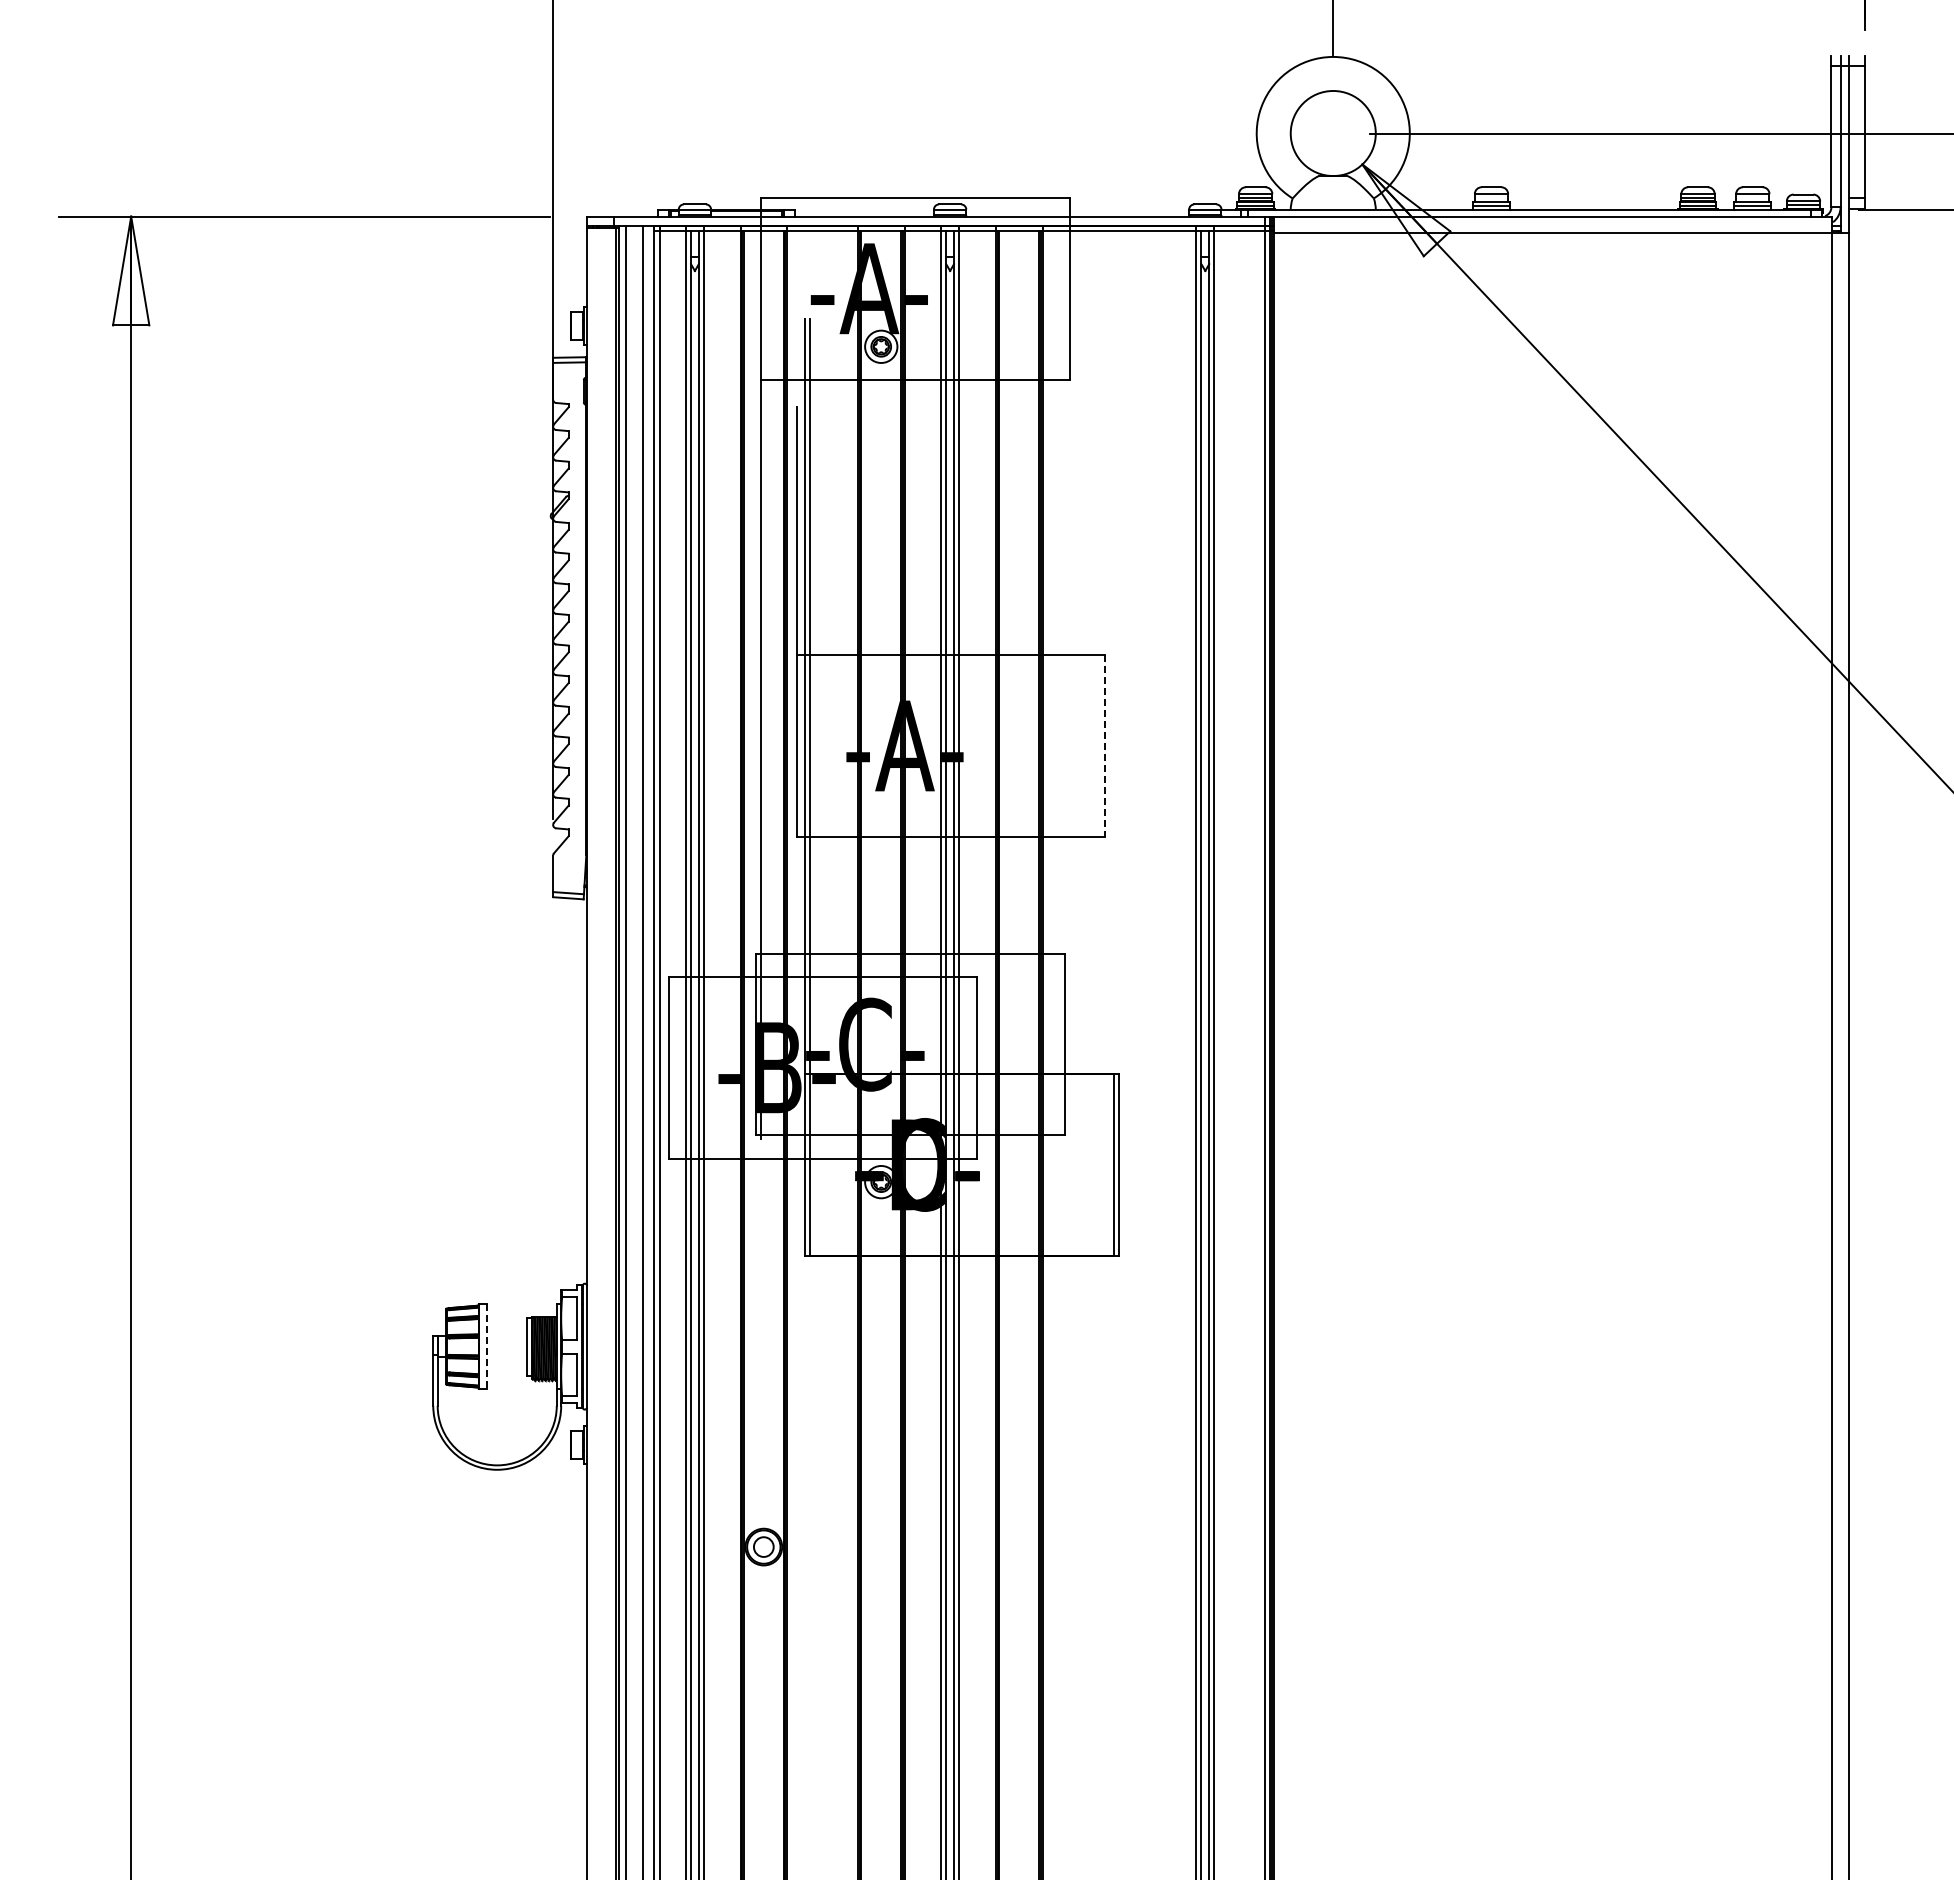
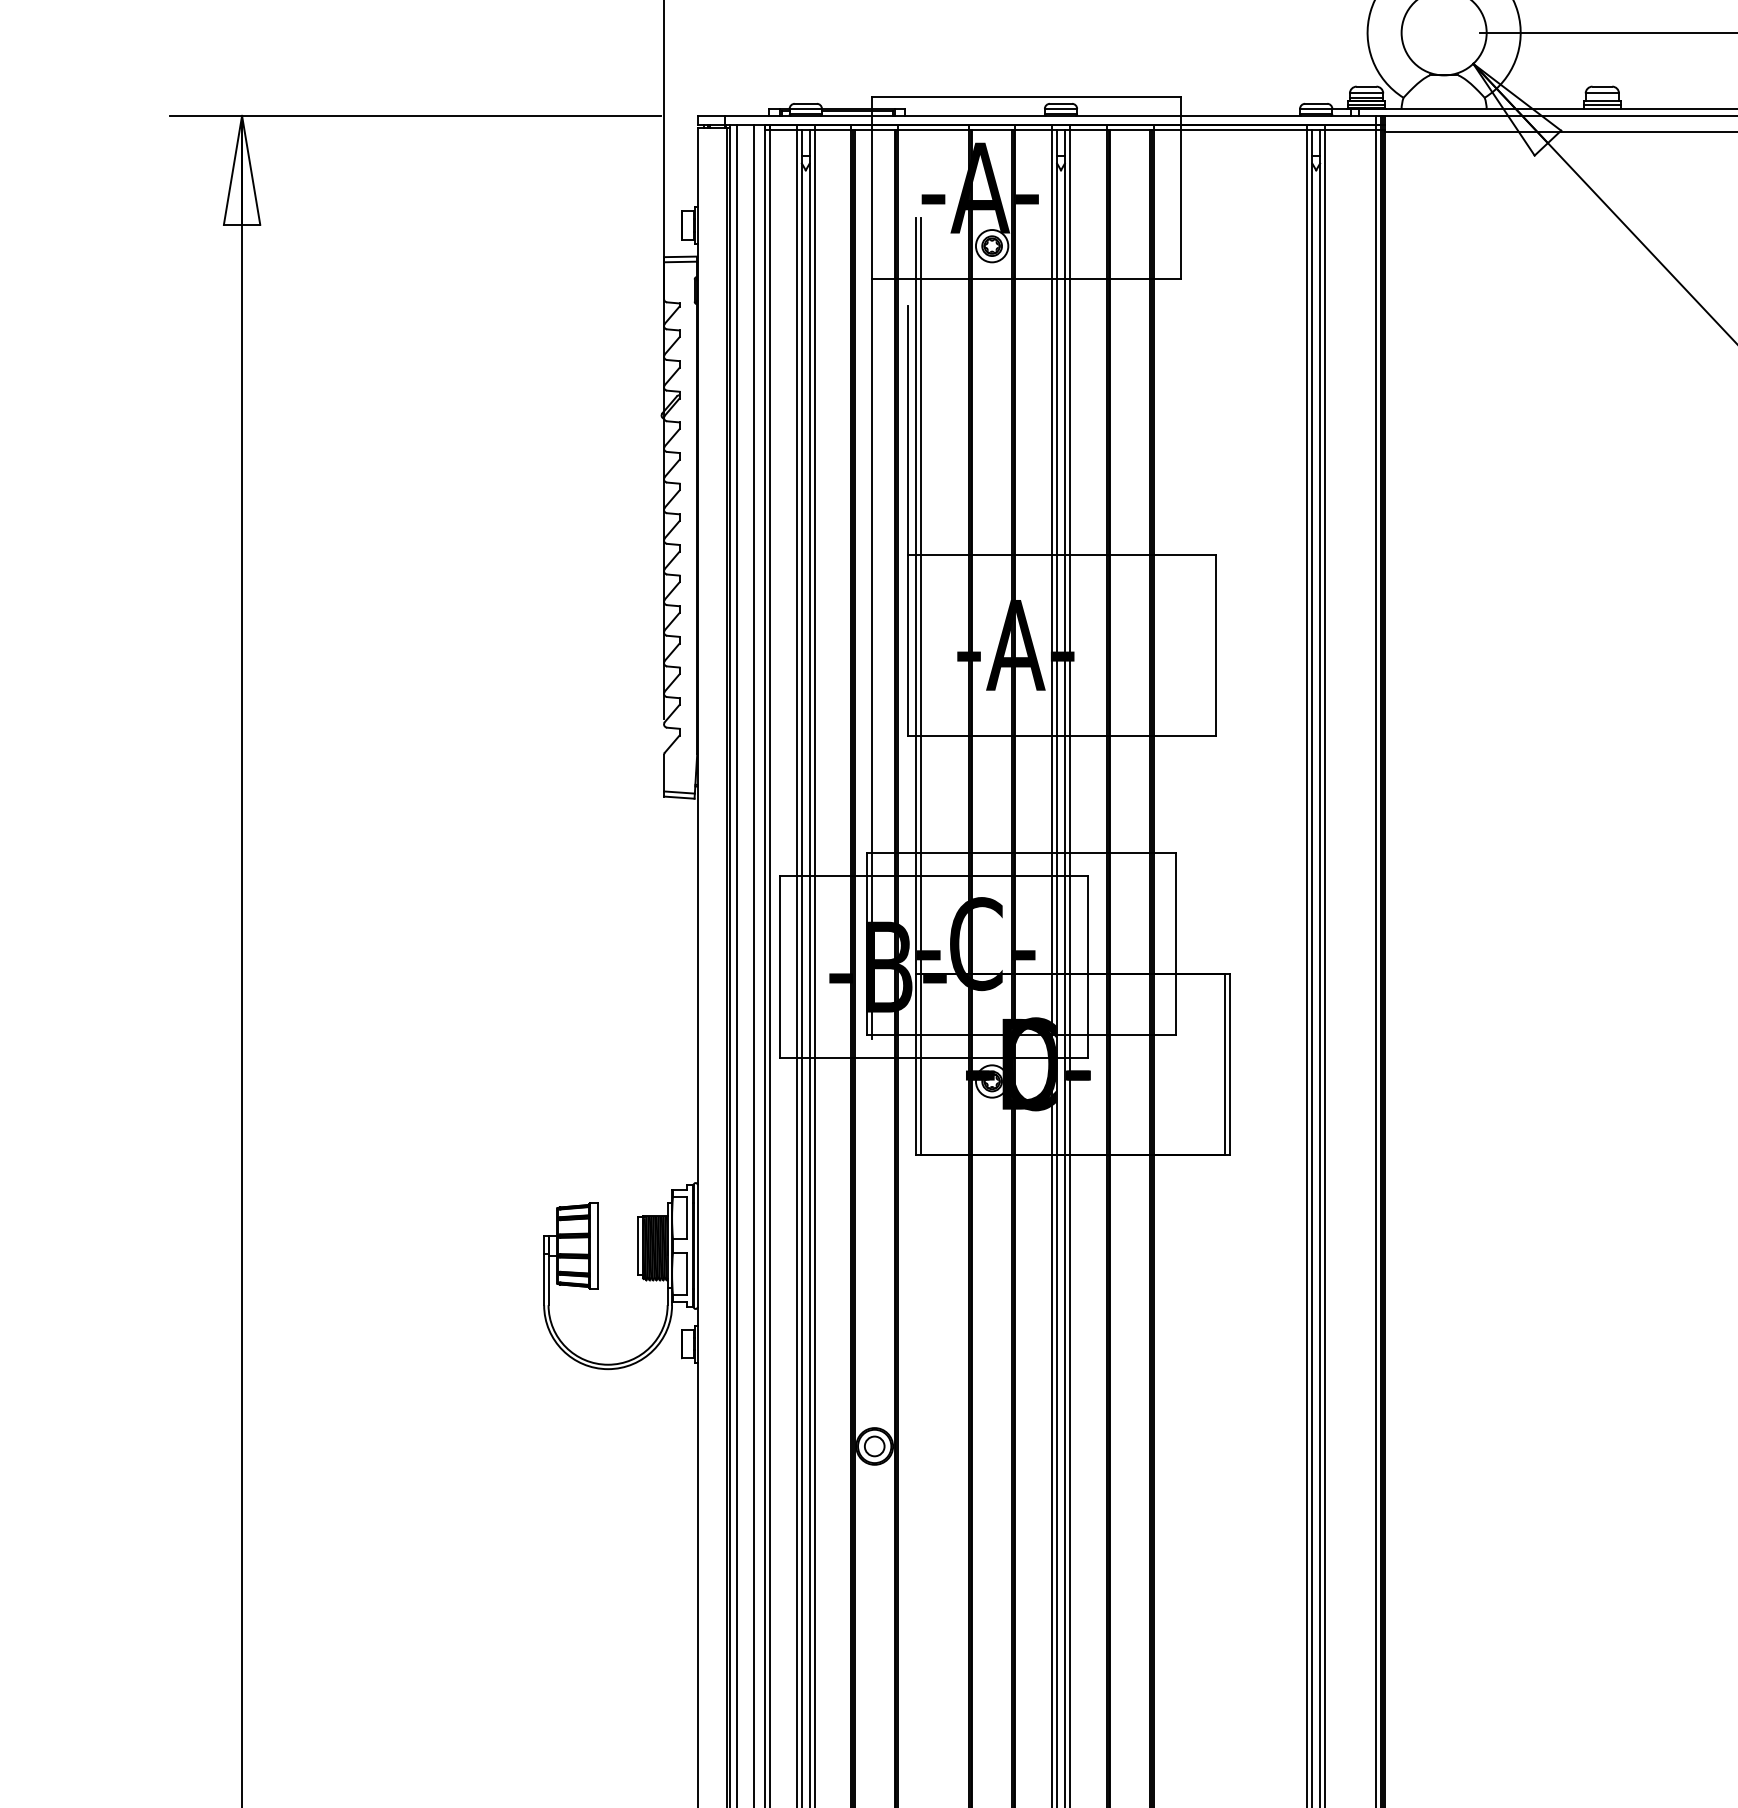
line: (1105, 745) -> (1216, 644), dashed -> solid
line: (487, 1346) -> (598, 1245), dashed -> solid

